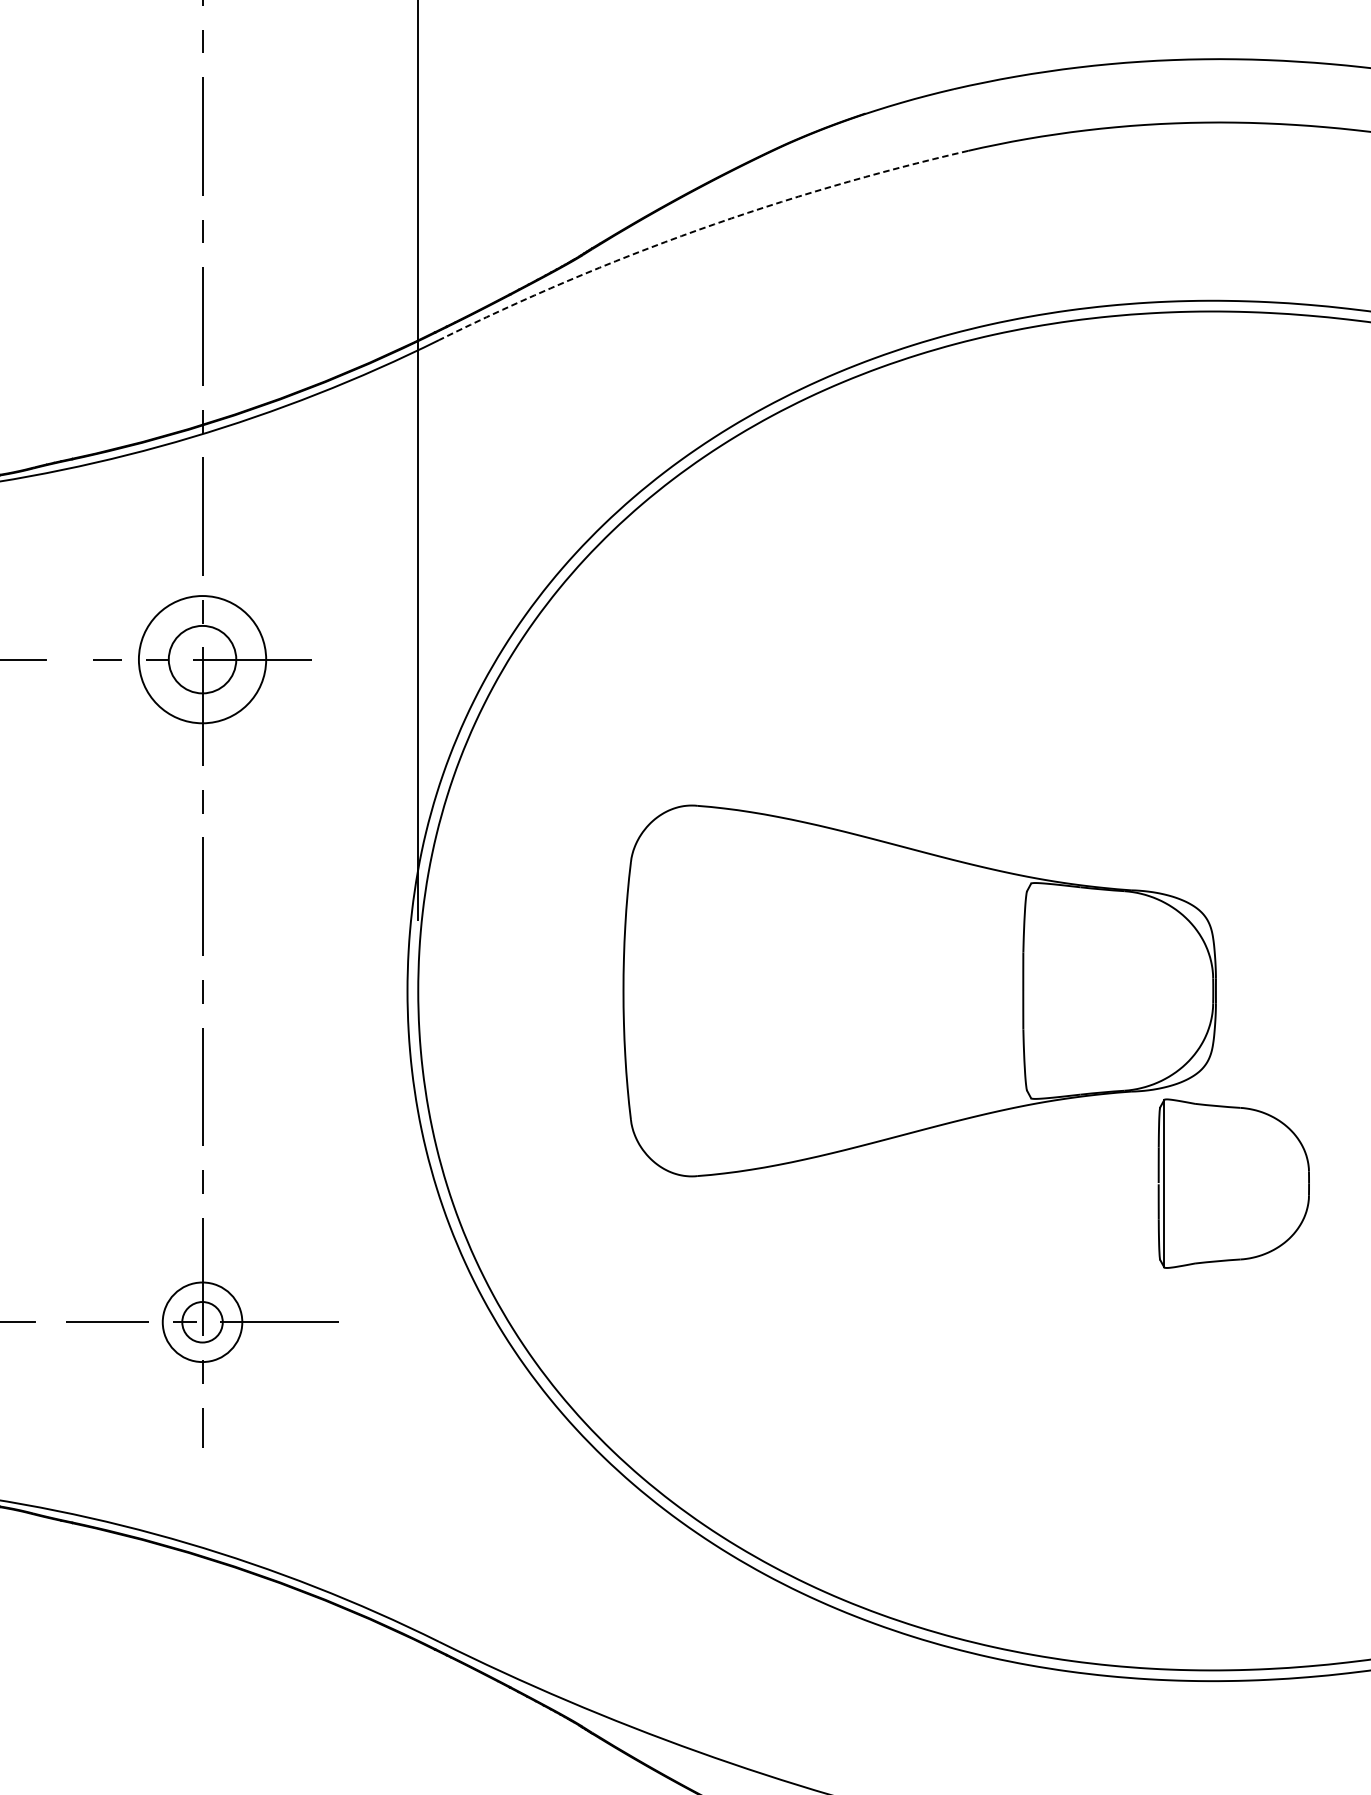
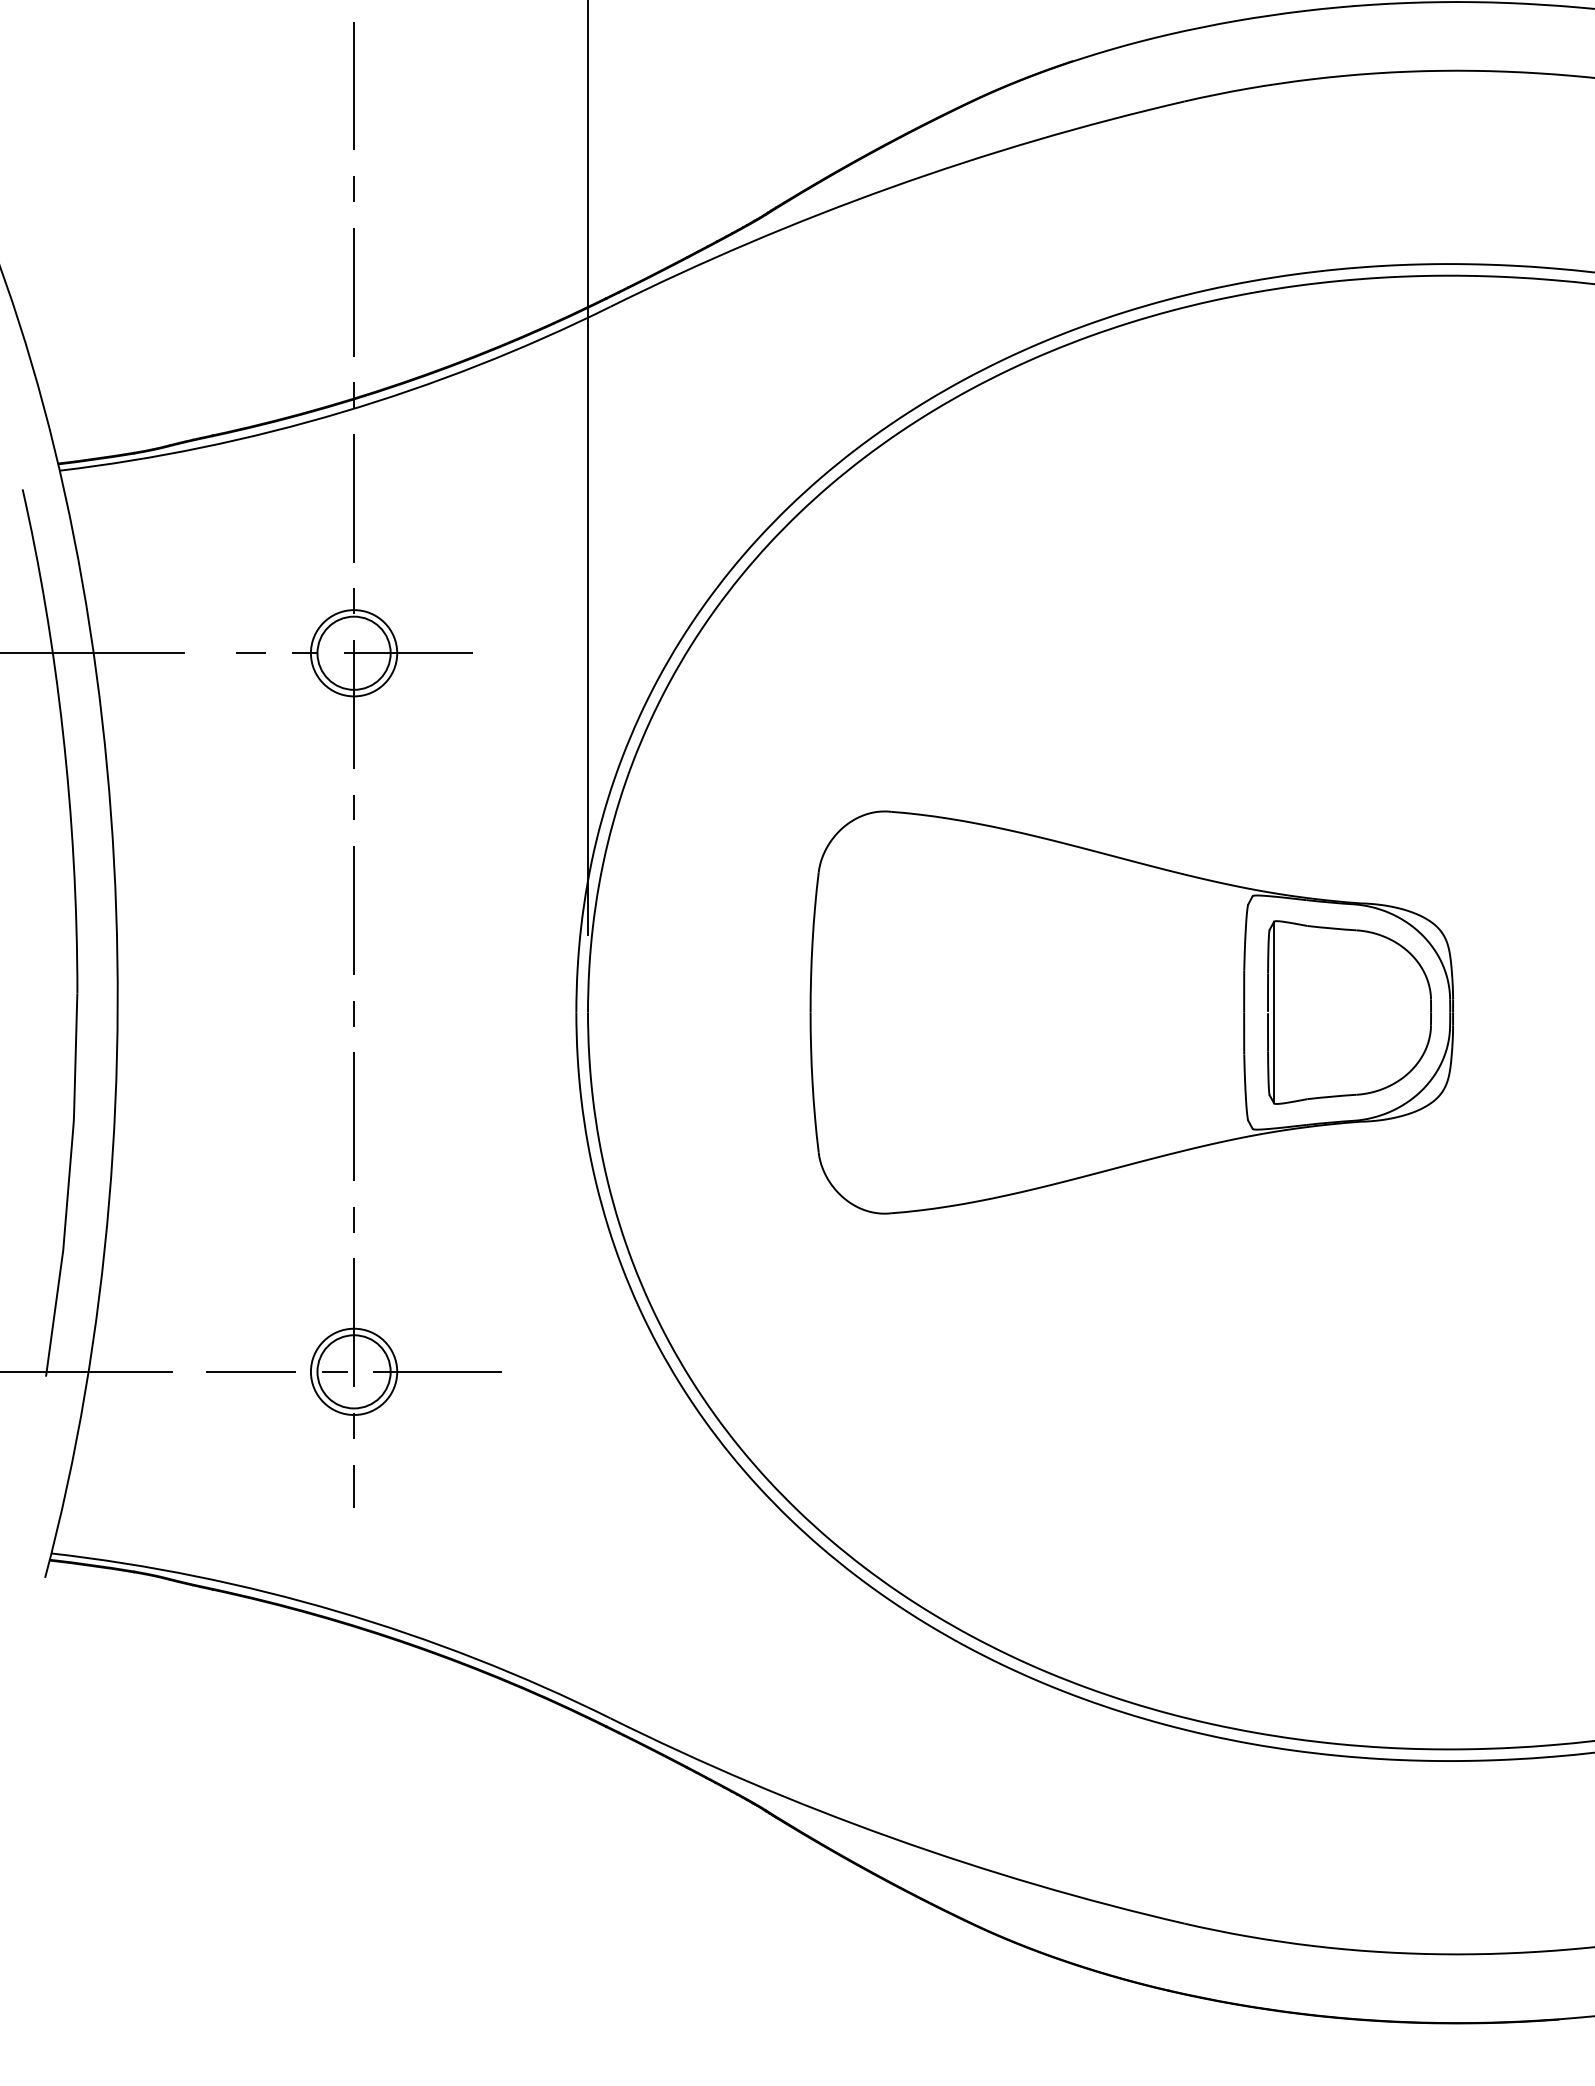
arc: (698, 230) -> (891, 187), dashed -> solid
circle: (202, 659) -> (353, 653), size x0.62
part: (1233, 1183) -> (1349, 1012), moved
circle: (202, 1321) -> (353, 1371), size x1.67

